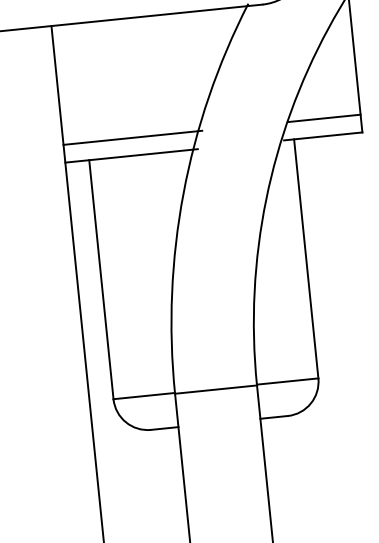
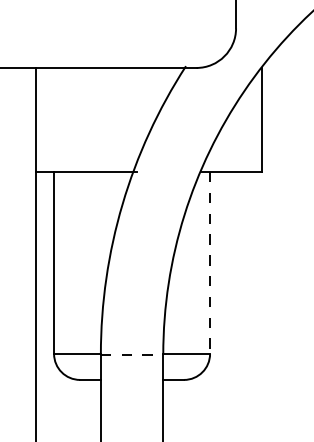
line: (324, 118) -> (234, 158), removed
line: (132, 137) -> (88, 158), removed
line: (306, 258) -> (210, 262), solid -> dashed
line: (216, 389) -> (132, 354), solid -> dashed

